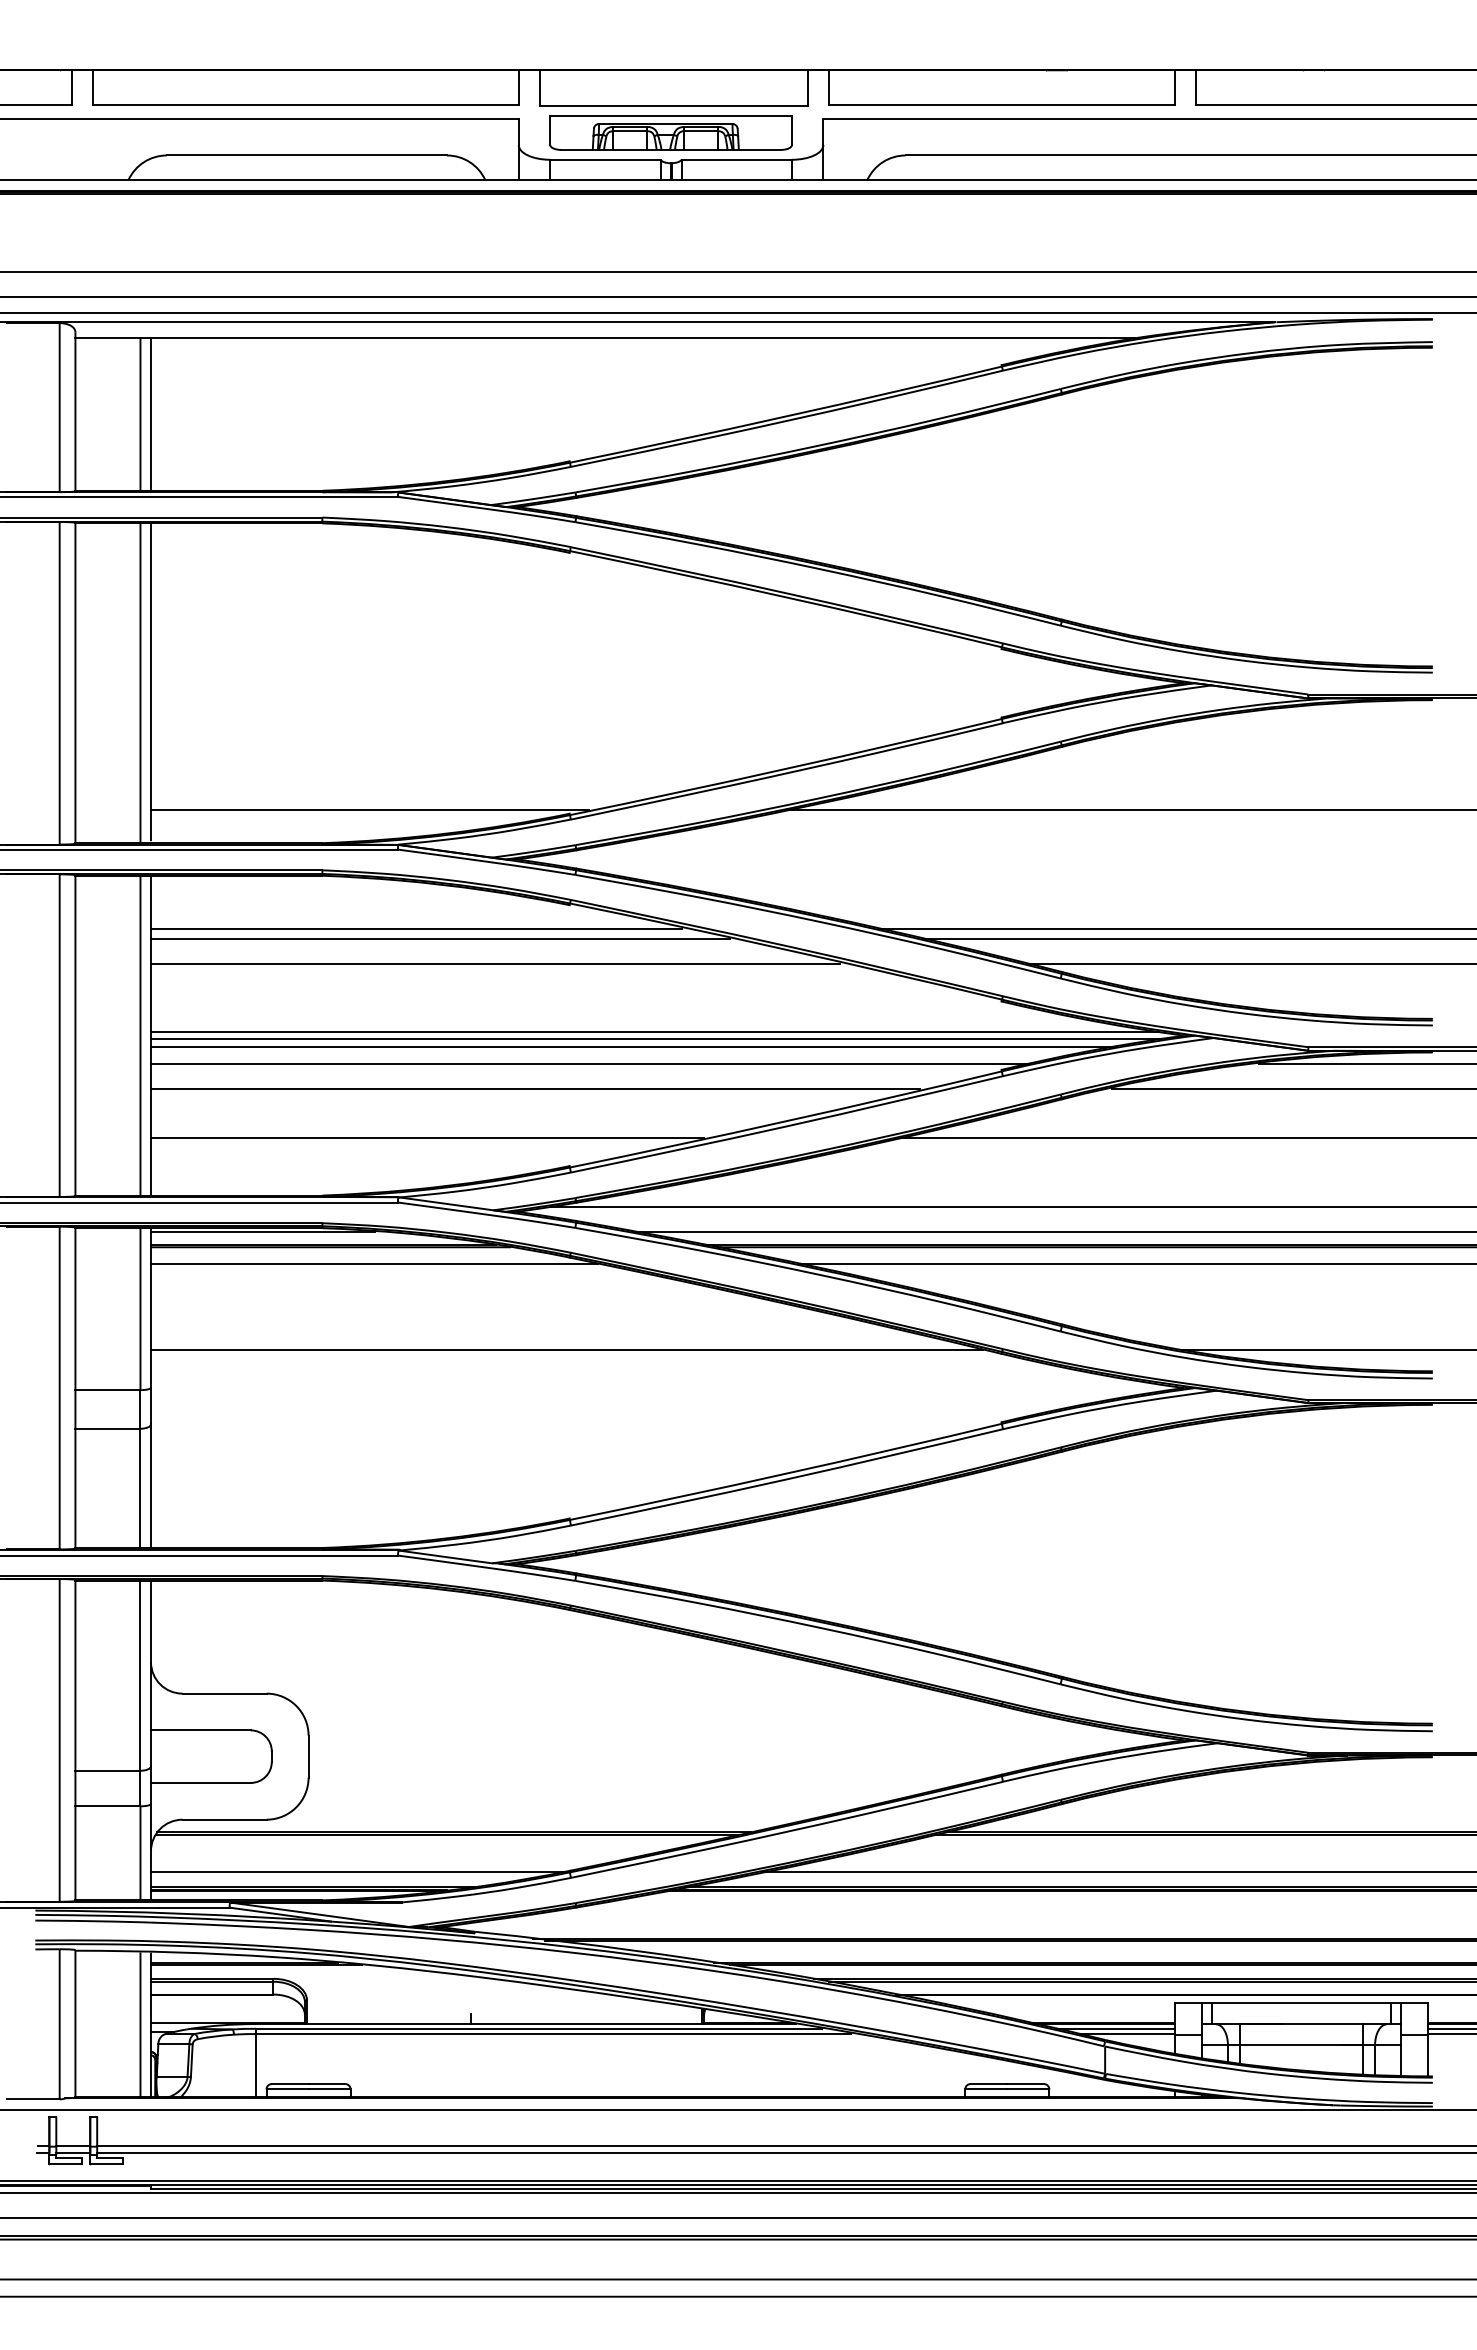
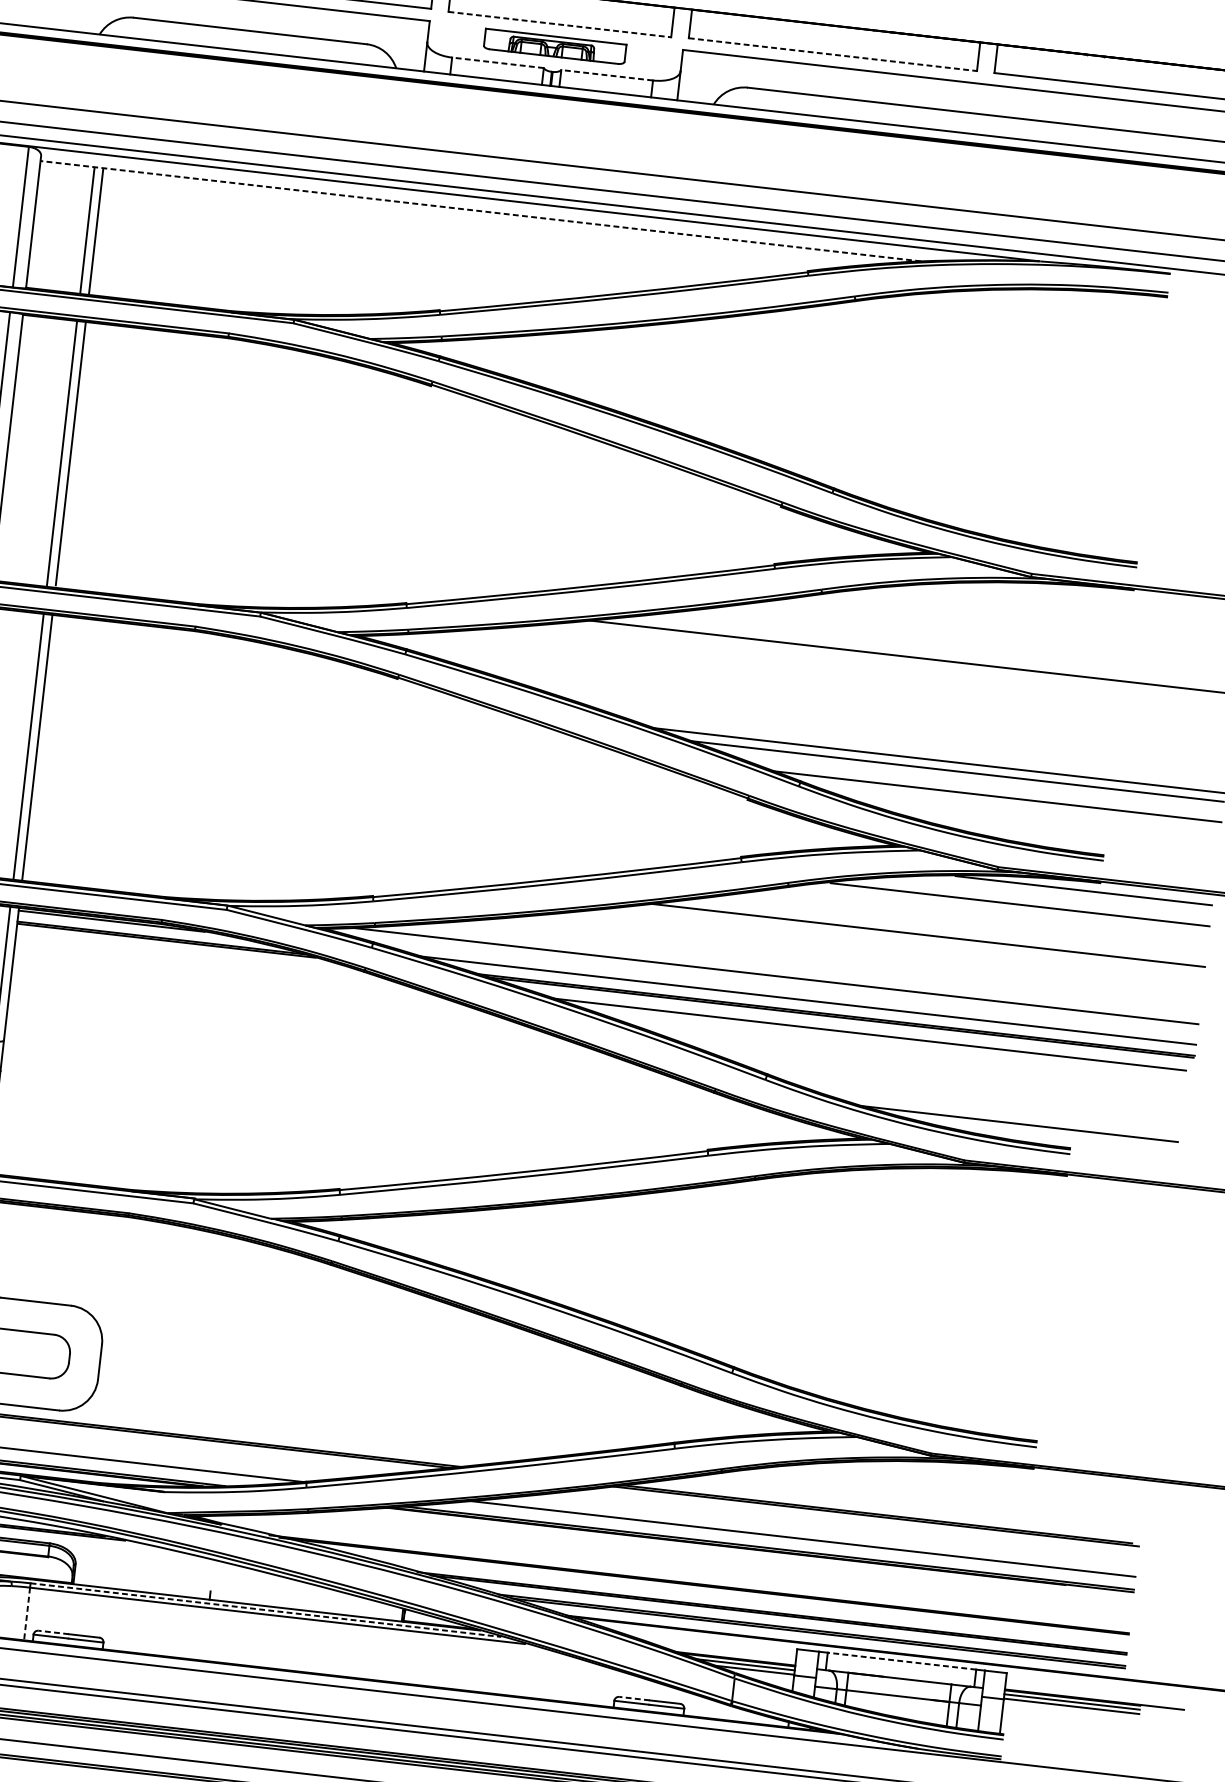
line: (1002, 104) -> (833, 54), solid -> dashed
line: (673, 106) -> (559, 24), solid -> dashed
part: (670, 132) -> (554, 46), size x0.7
line: (604, 159) -> (497, 62), solid -> dashed
line: (736, 159) -> (606, 75), solid -> dashed
line: (605, 338) -> (481, 211), solid -> dashed
line: (369, 809) -> (240, 580), removed
line: (415, 928) -> (267, 683), removed
line: (439, 939) -> (286, 695), removed
line: (494, 963) -> (329, 720), removed
line: (654, 1031) -> (456, 792), removed
line: (655, 1039) -> (456, 798), removed
line: (632, 1046) -> (436, 802), removed
line: (590, 1063) -> (400, 812), removed
line: (534, 1089) -> (351, 828), removed
line: (426, 1137) -> (256, 858), removed
line: (373, 1263) -> (200, 958), removed
line: (566, 1349) -> (352, 1048), removed
line: (1301, 2003) -> (901, 1661), solid -> dashed
line: (539, 2028) -> (266, 1609), solid -> dashed
line: (256, 2065) -> (27, 1613), solid -> dashed
line: (289, 2084) -> (53, 1632), solid -> dashed
line: (988, 2084) -> (634, 1698), solid -> dashed

